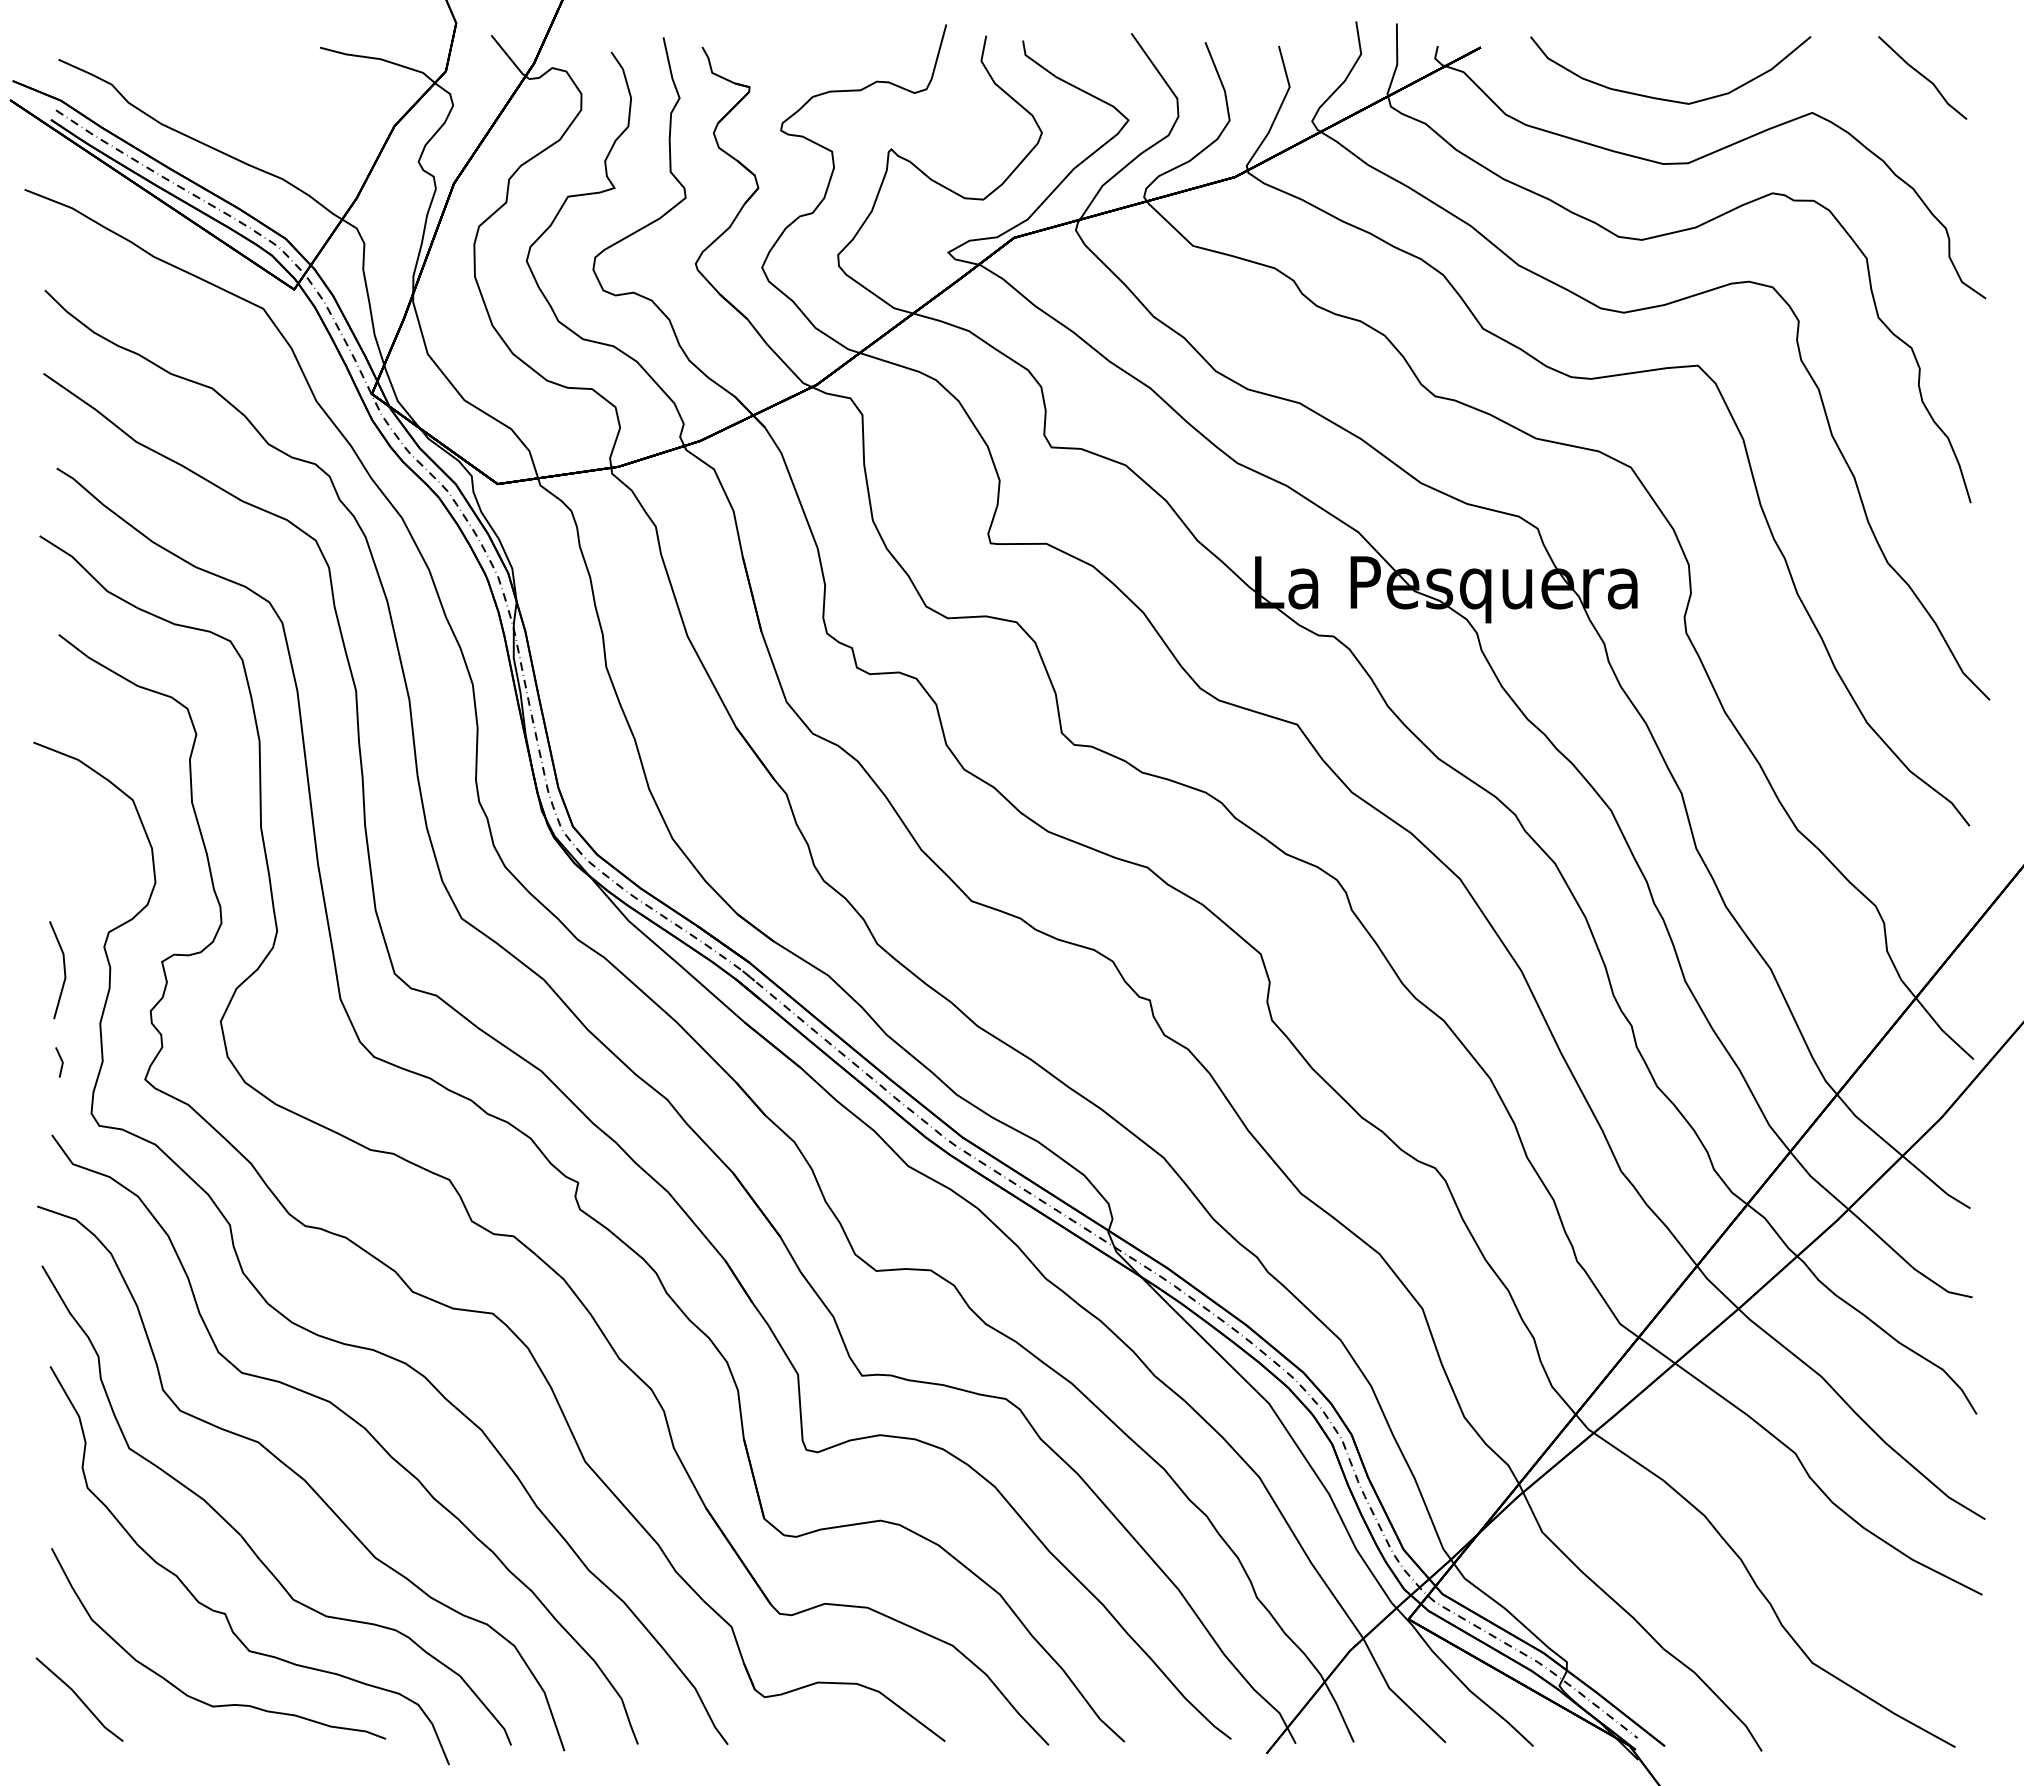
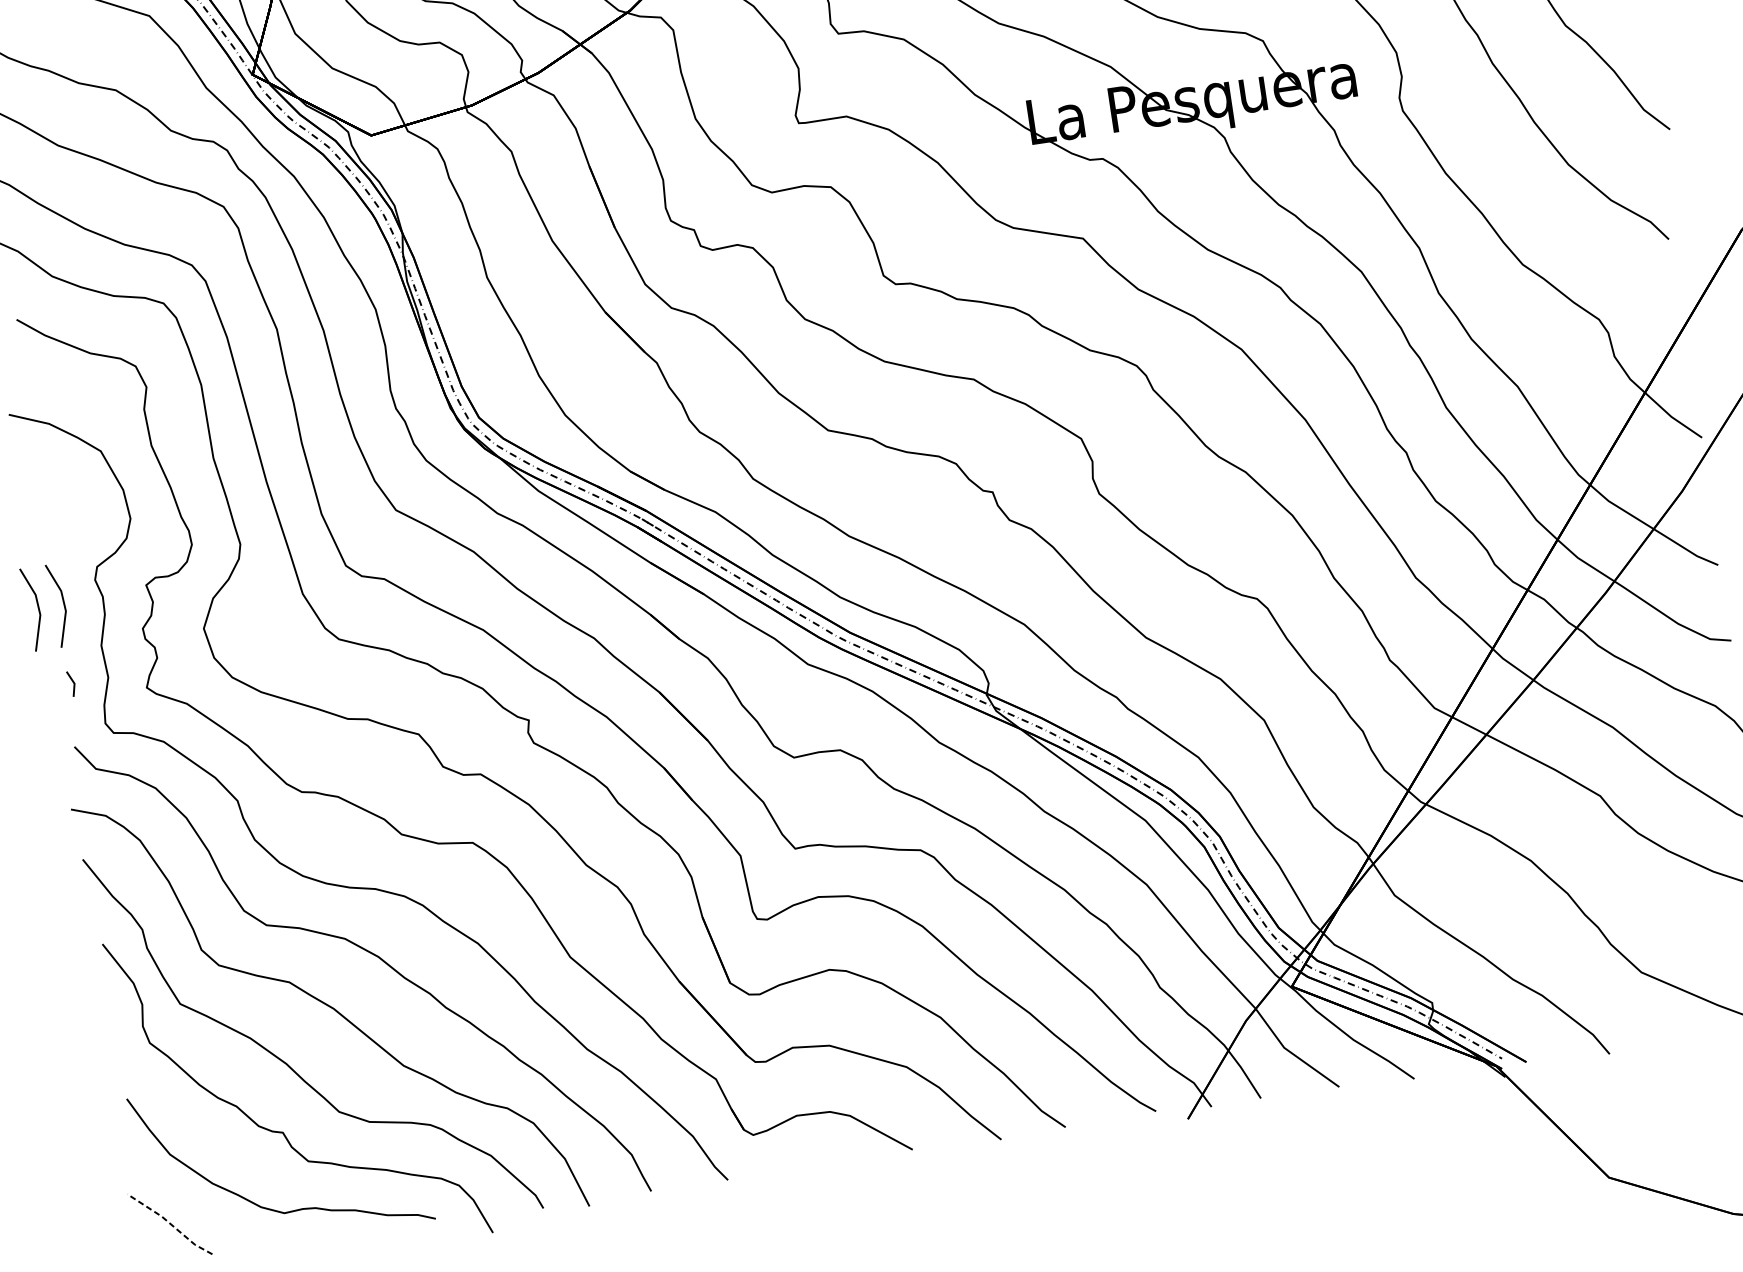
line: (33, 969) -> (37, 608), added
line: (80, 1698) -> (170, 1223), solid -> dashed

